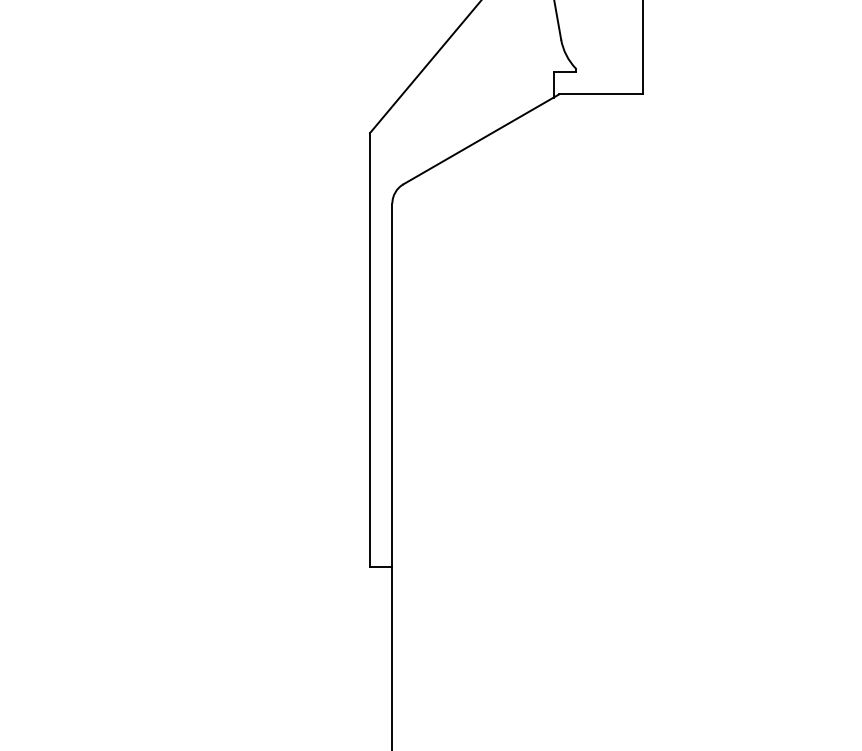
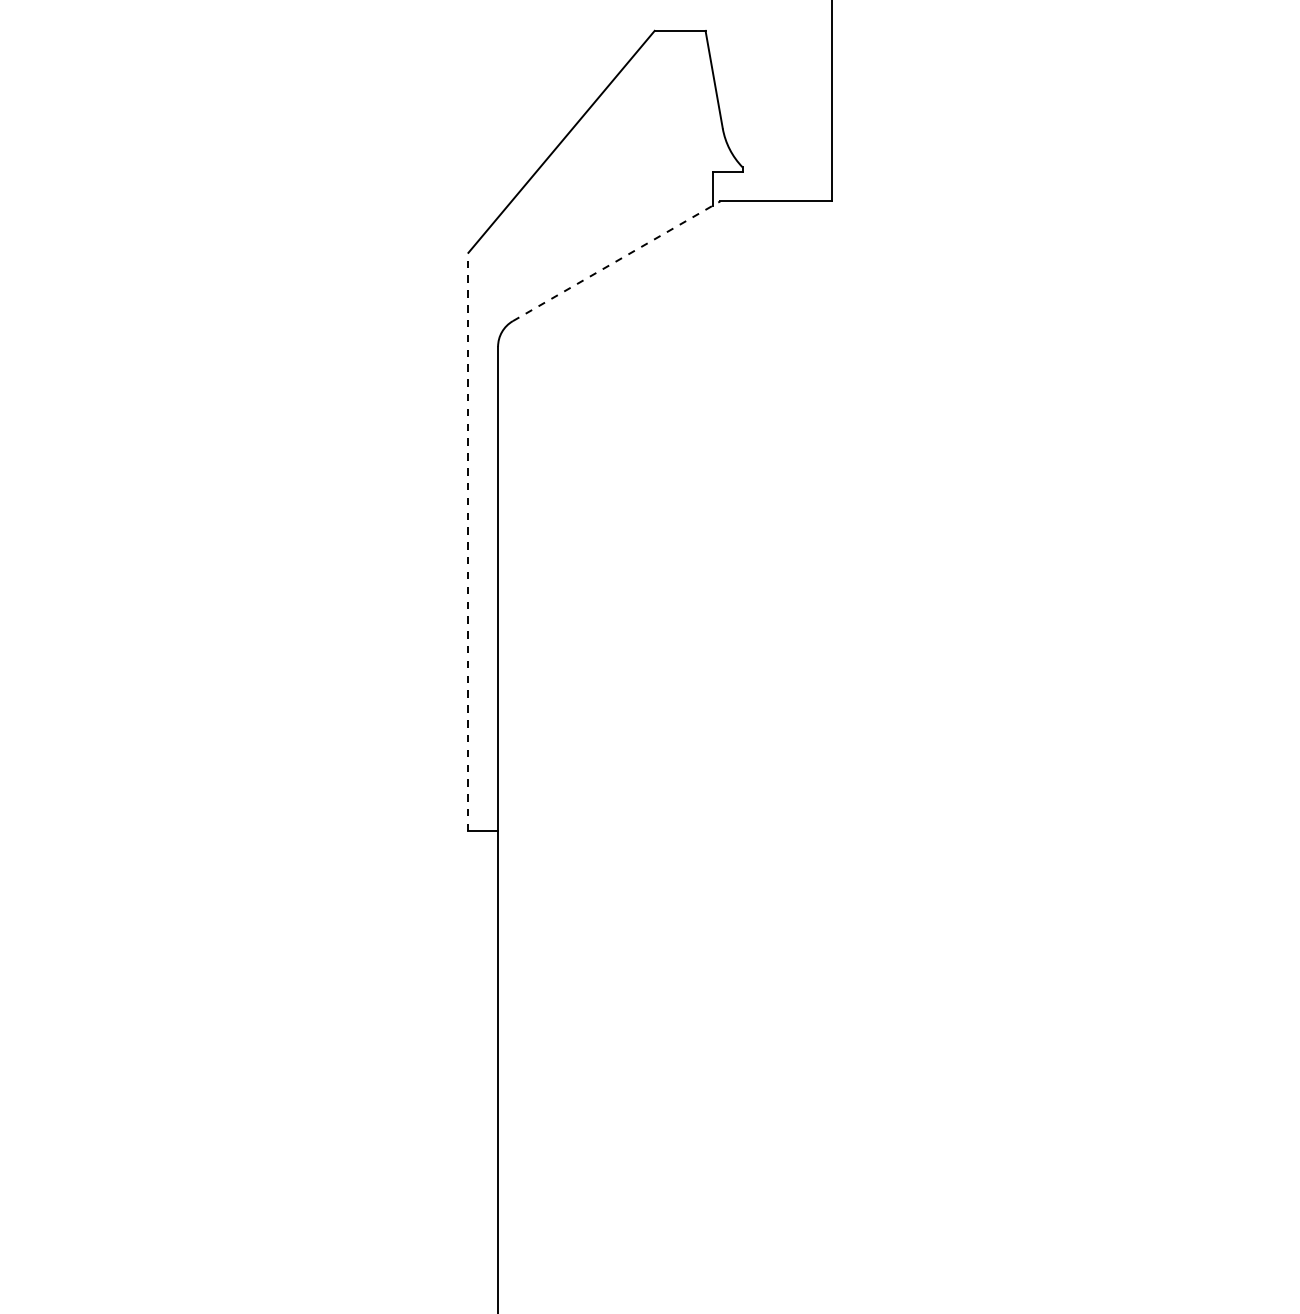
line: (481, 139) -> (616, 261), solid -> dashed
line: (370, 349) -> (468, 541), solid -> dashed

